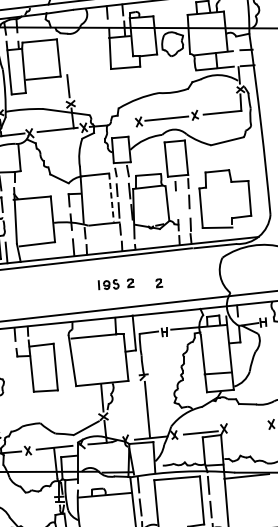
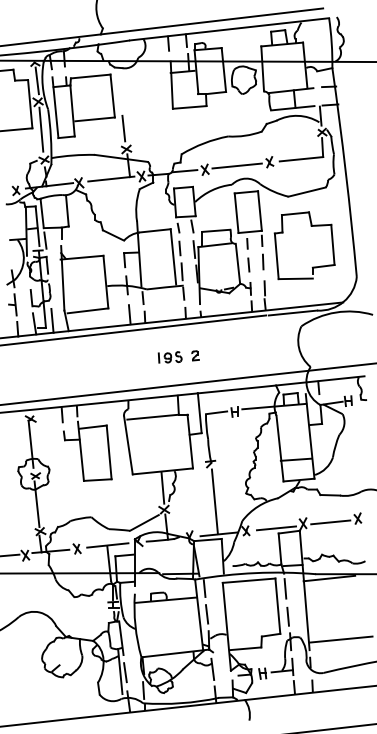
line: (121, 123) -> (184, 171), added
part: (230, 182) -> (310, 226), moved
line: (111, 197) -> (173, 256), dashed -> solid
line: (176, 204) -> (248, 264), added
part: (159, 282) -> (228, 355), removed
line: (247, 427) -> (330, 522), added

